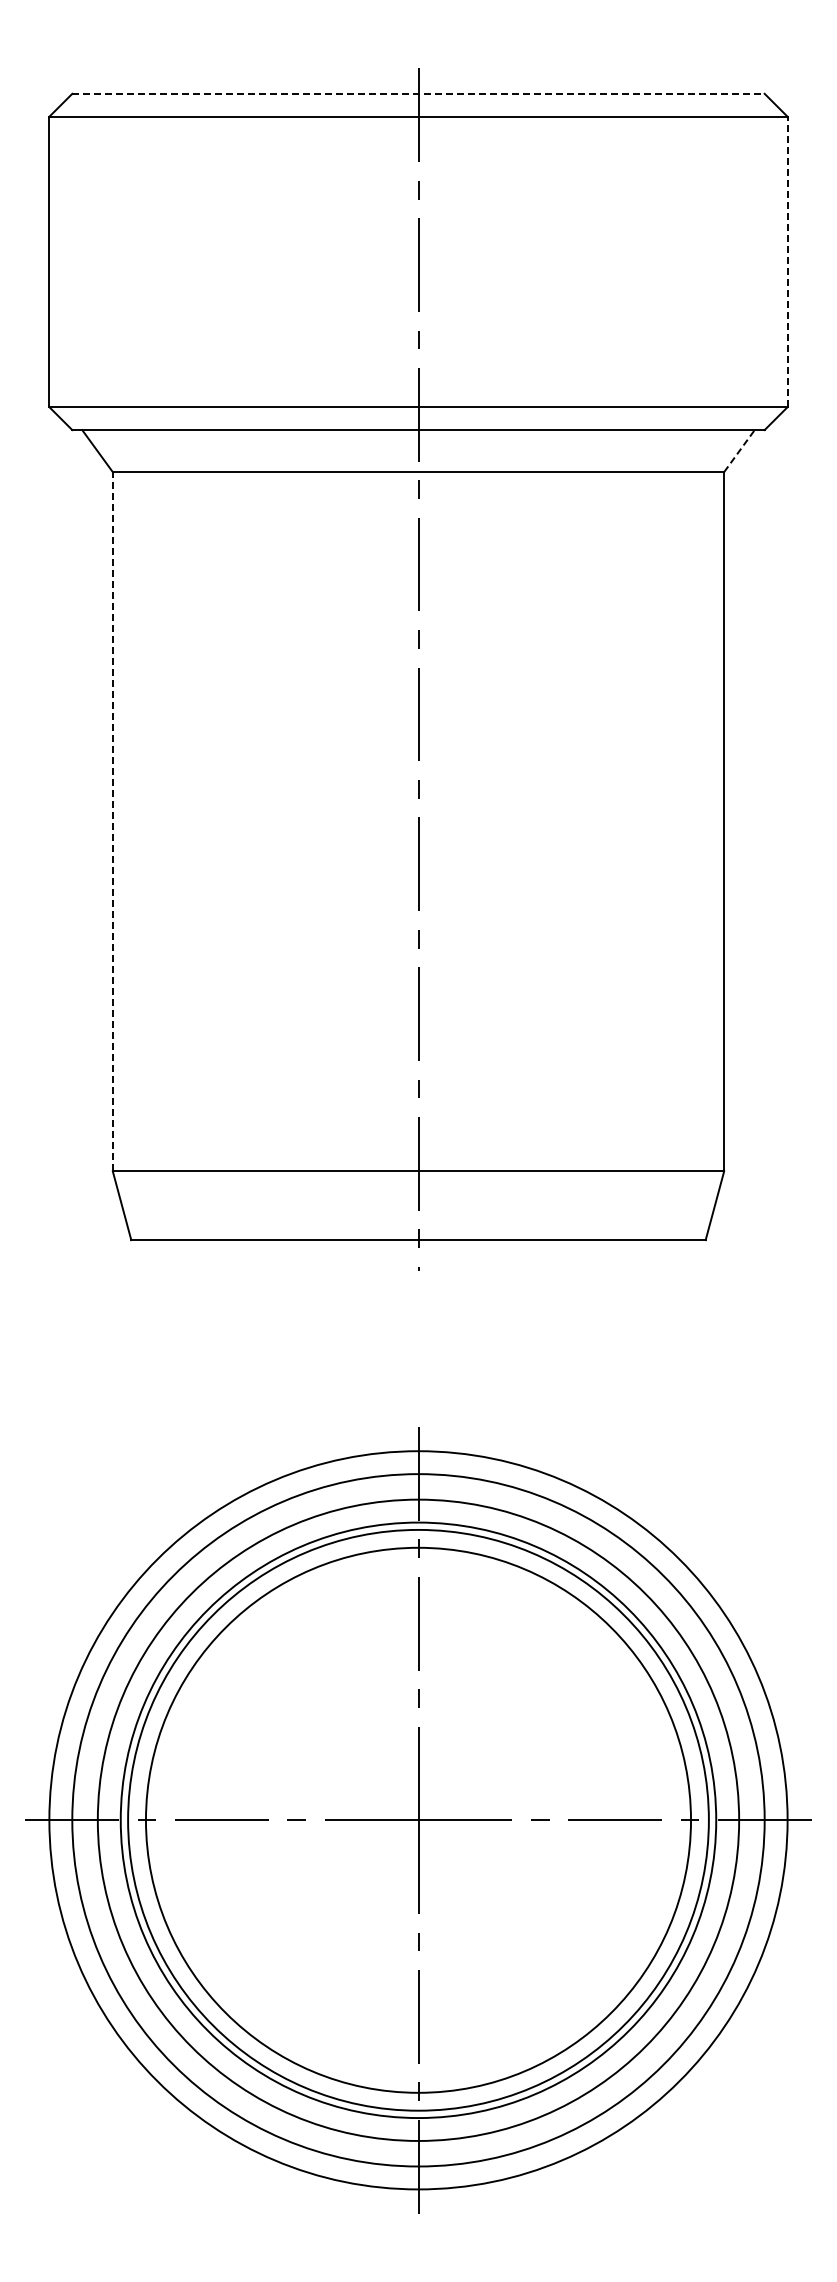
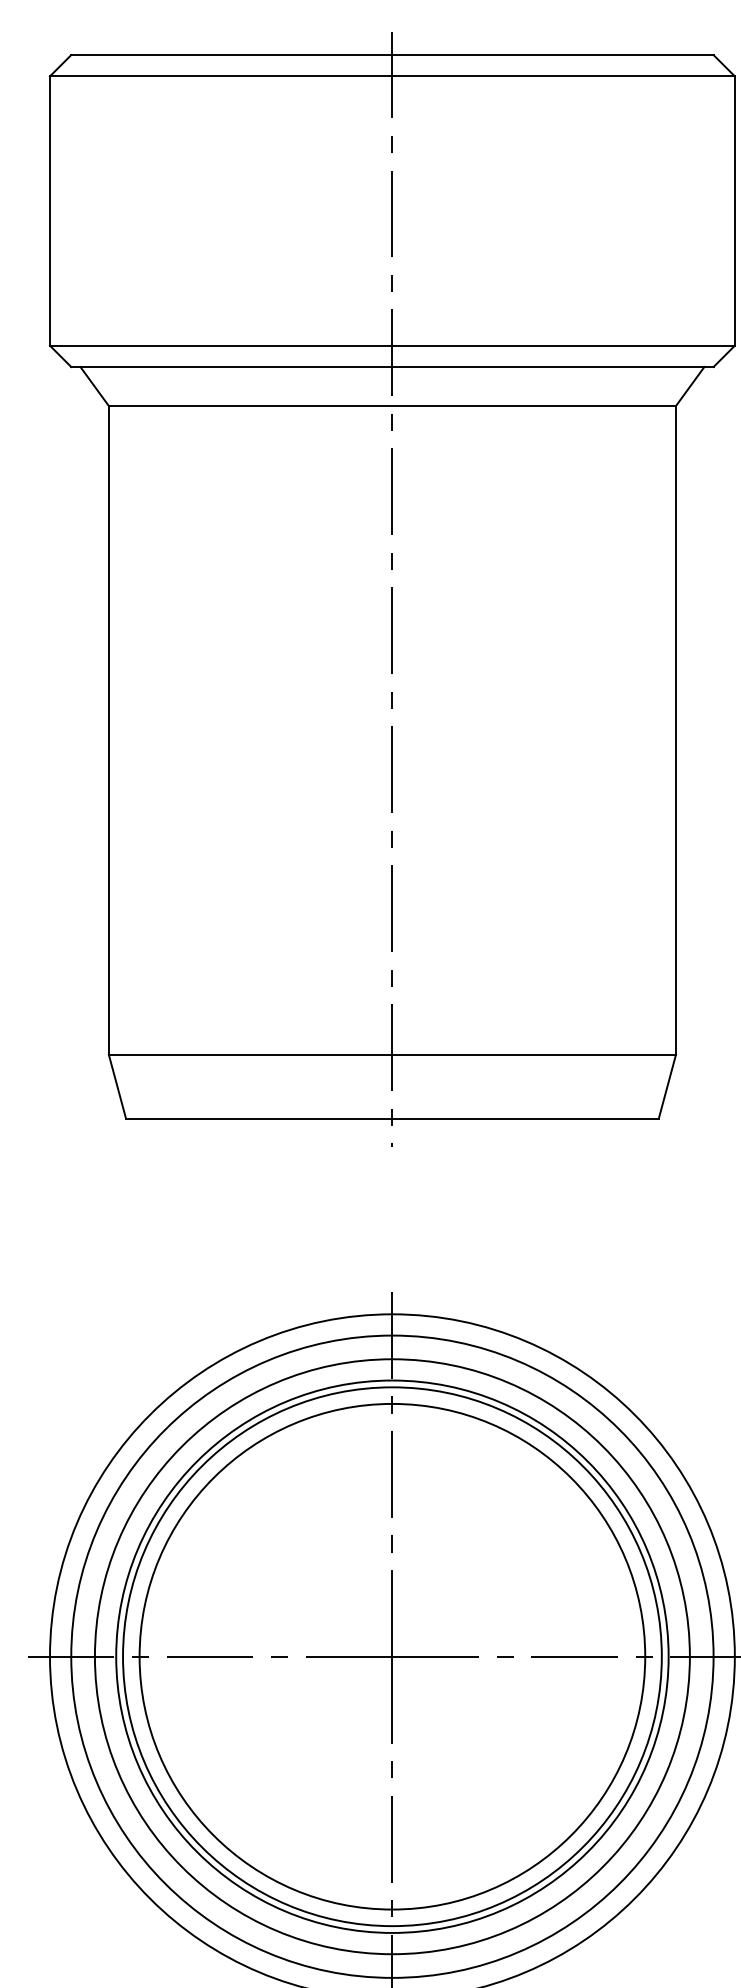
line: (418, 93) -> (392, 54), dashed -> solid
line: (787, 261) -> (734, 210), dashed -> solid
line: (739, 451) -> (690, 386), dashed -> solid
line: (112, 821) -> (108, 730), dashed -> solid

